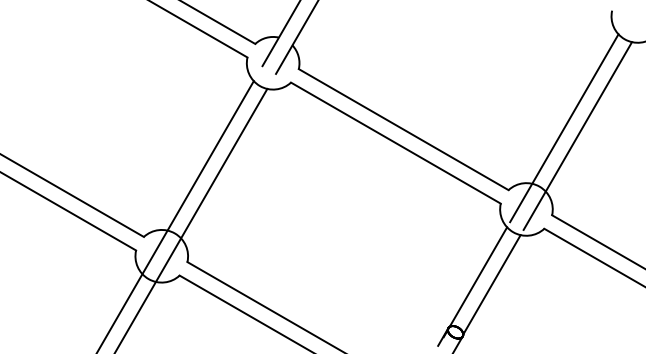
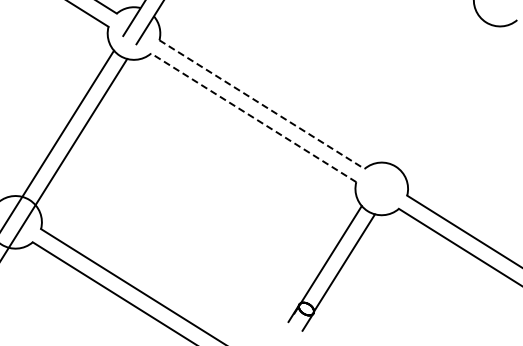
line: (564, 128) -> (422, 109), removed
line: (404, 129) -> (262, 104), solid -> dashed
line: (577, 135) -> (435, 116), removed
line: (395, 142) -> (253, 117), solid -> dashed

